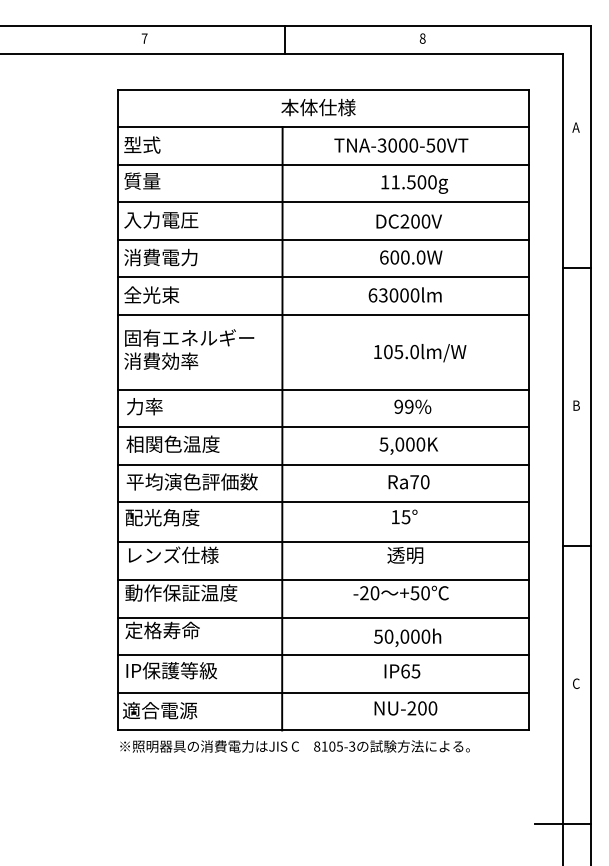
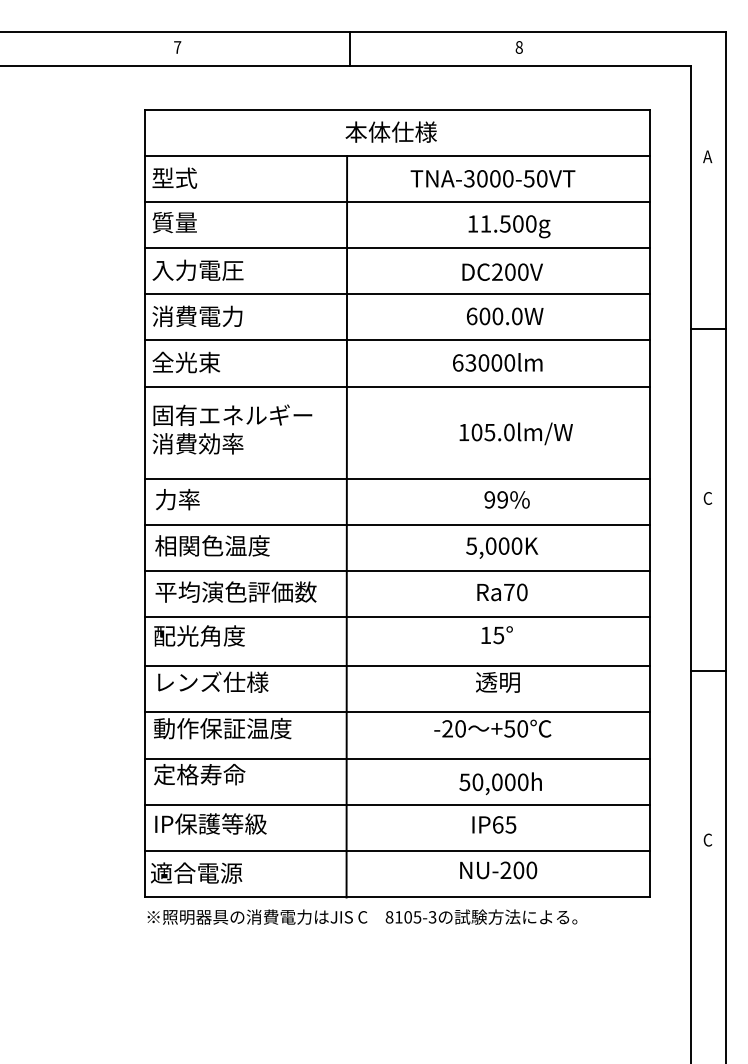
text: (575, 405) -> (707, 498), B -> C
line: (562, 824) -> (691, 1012), removed

